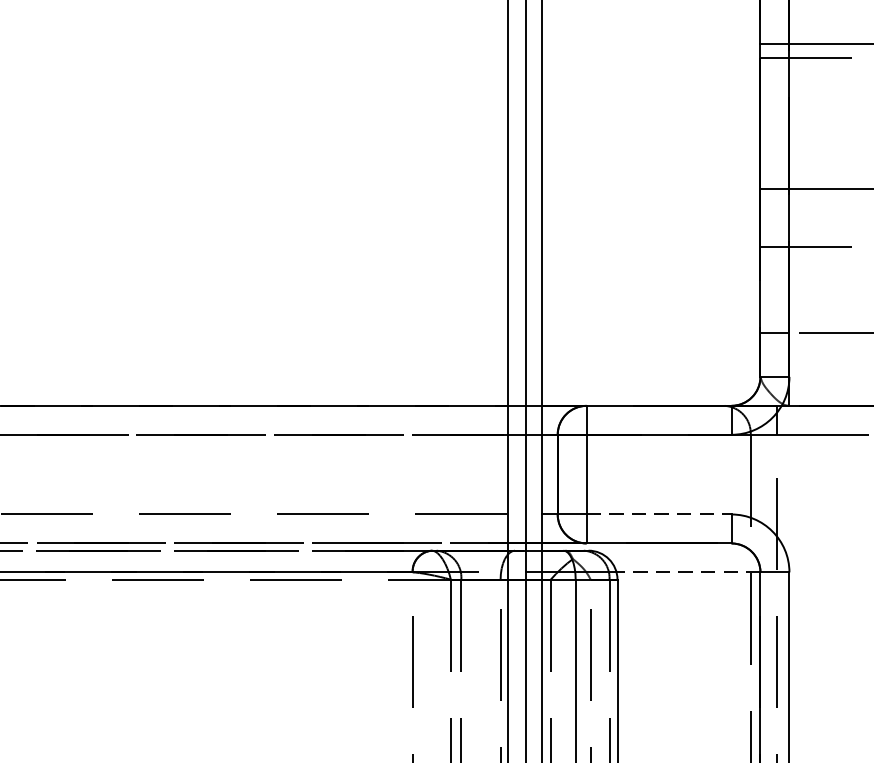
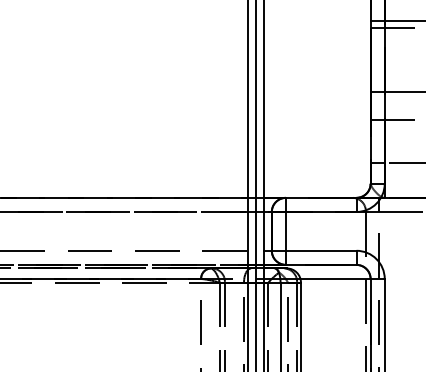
line: (659, 513) -> (321, 250), dashed -> solid
line: (688, 573) -> (335, 279), dashed -> solid

